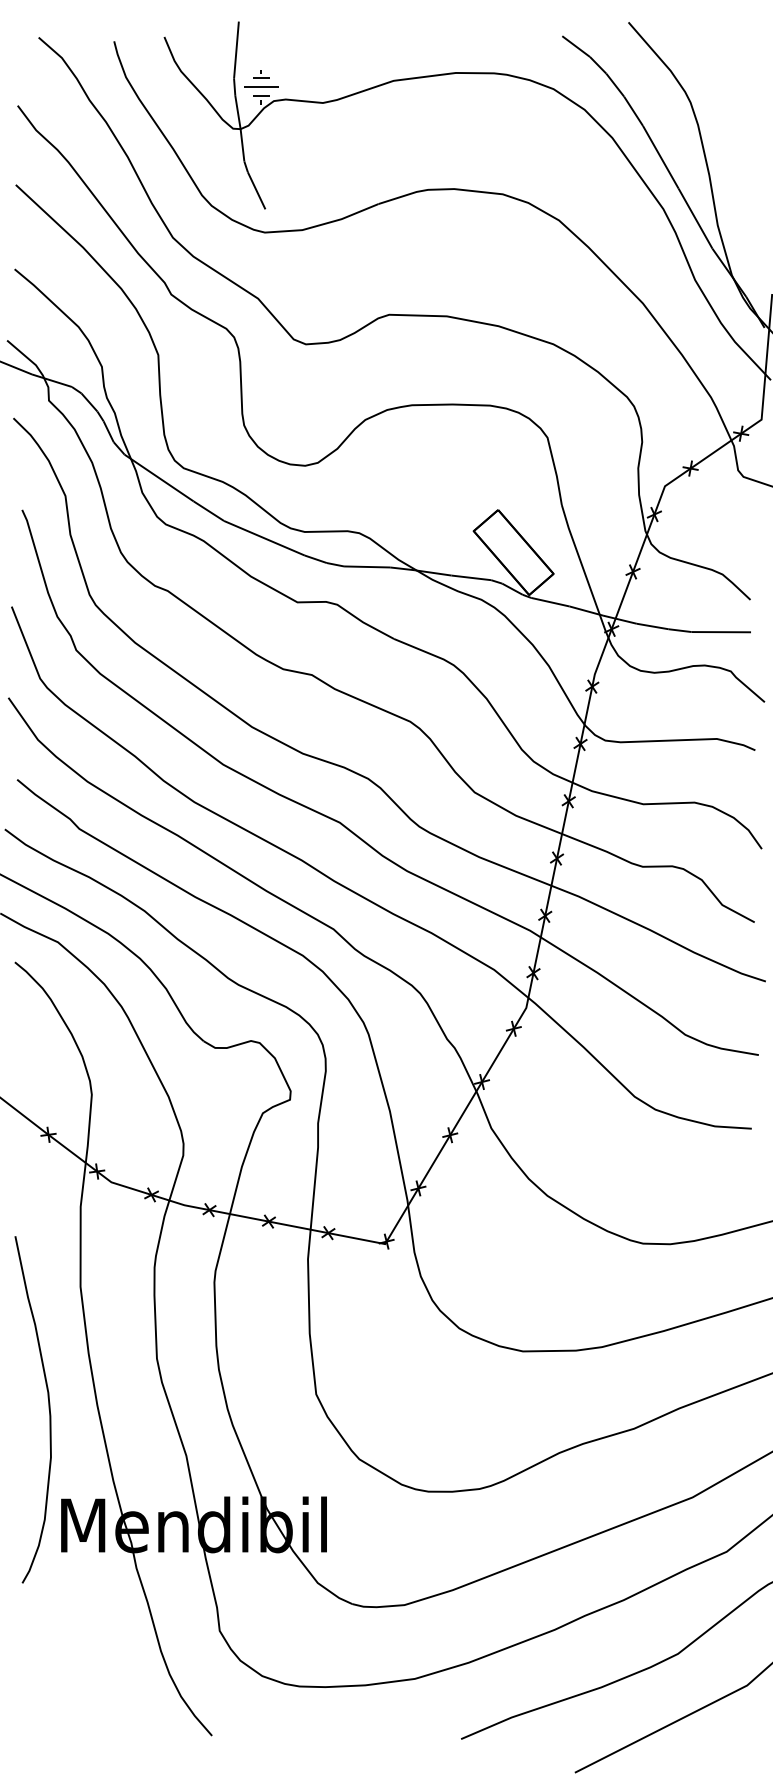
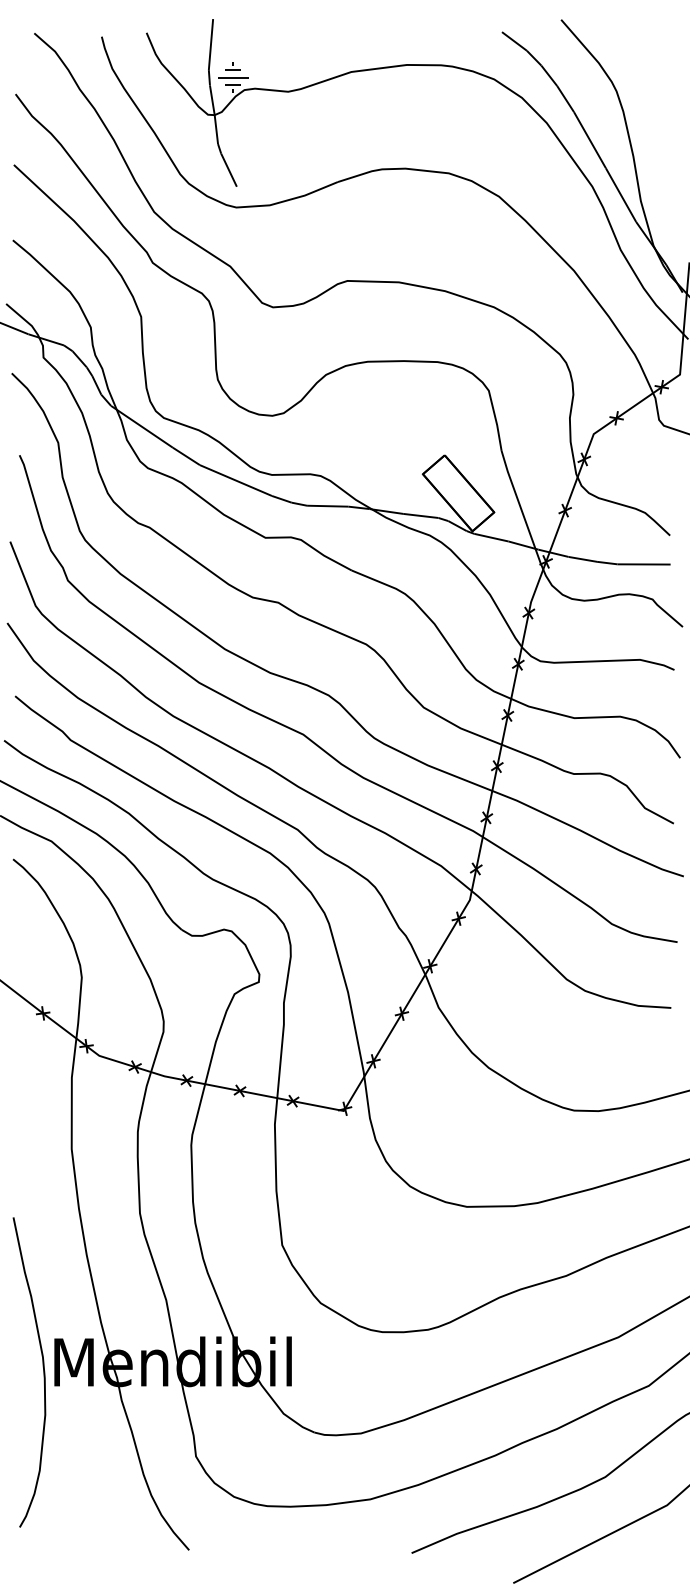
curve: (48, 1409) -> (43, 1372), moved

